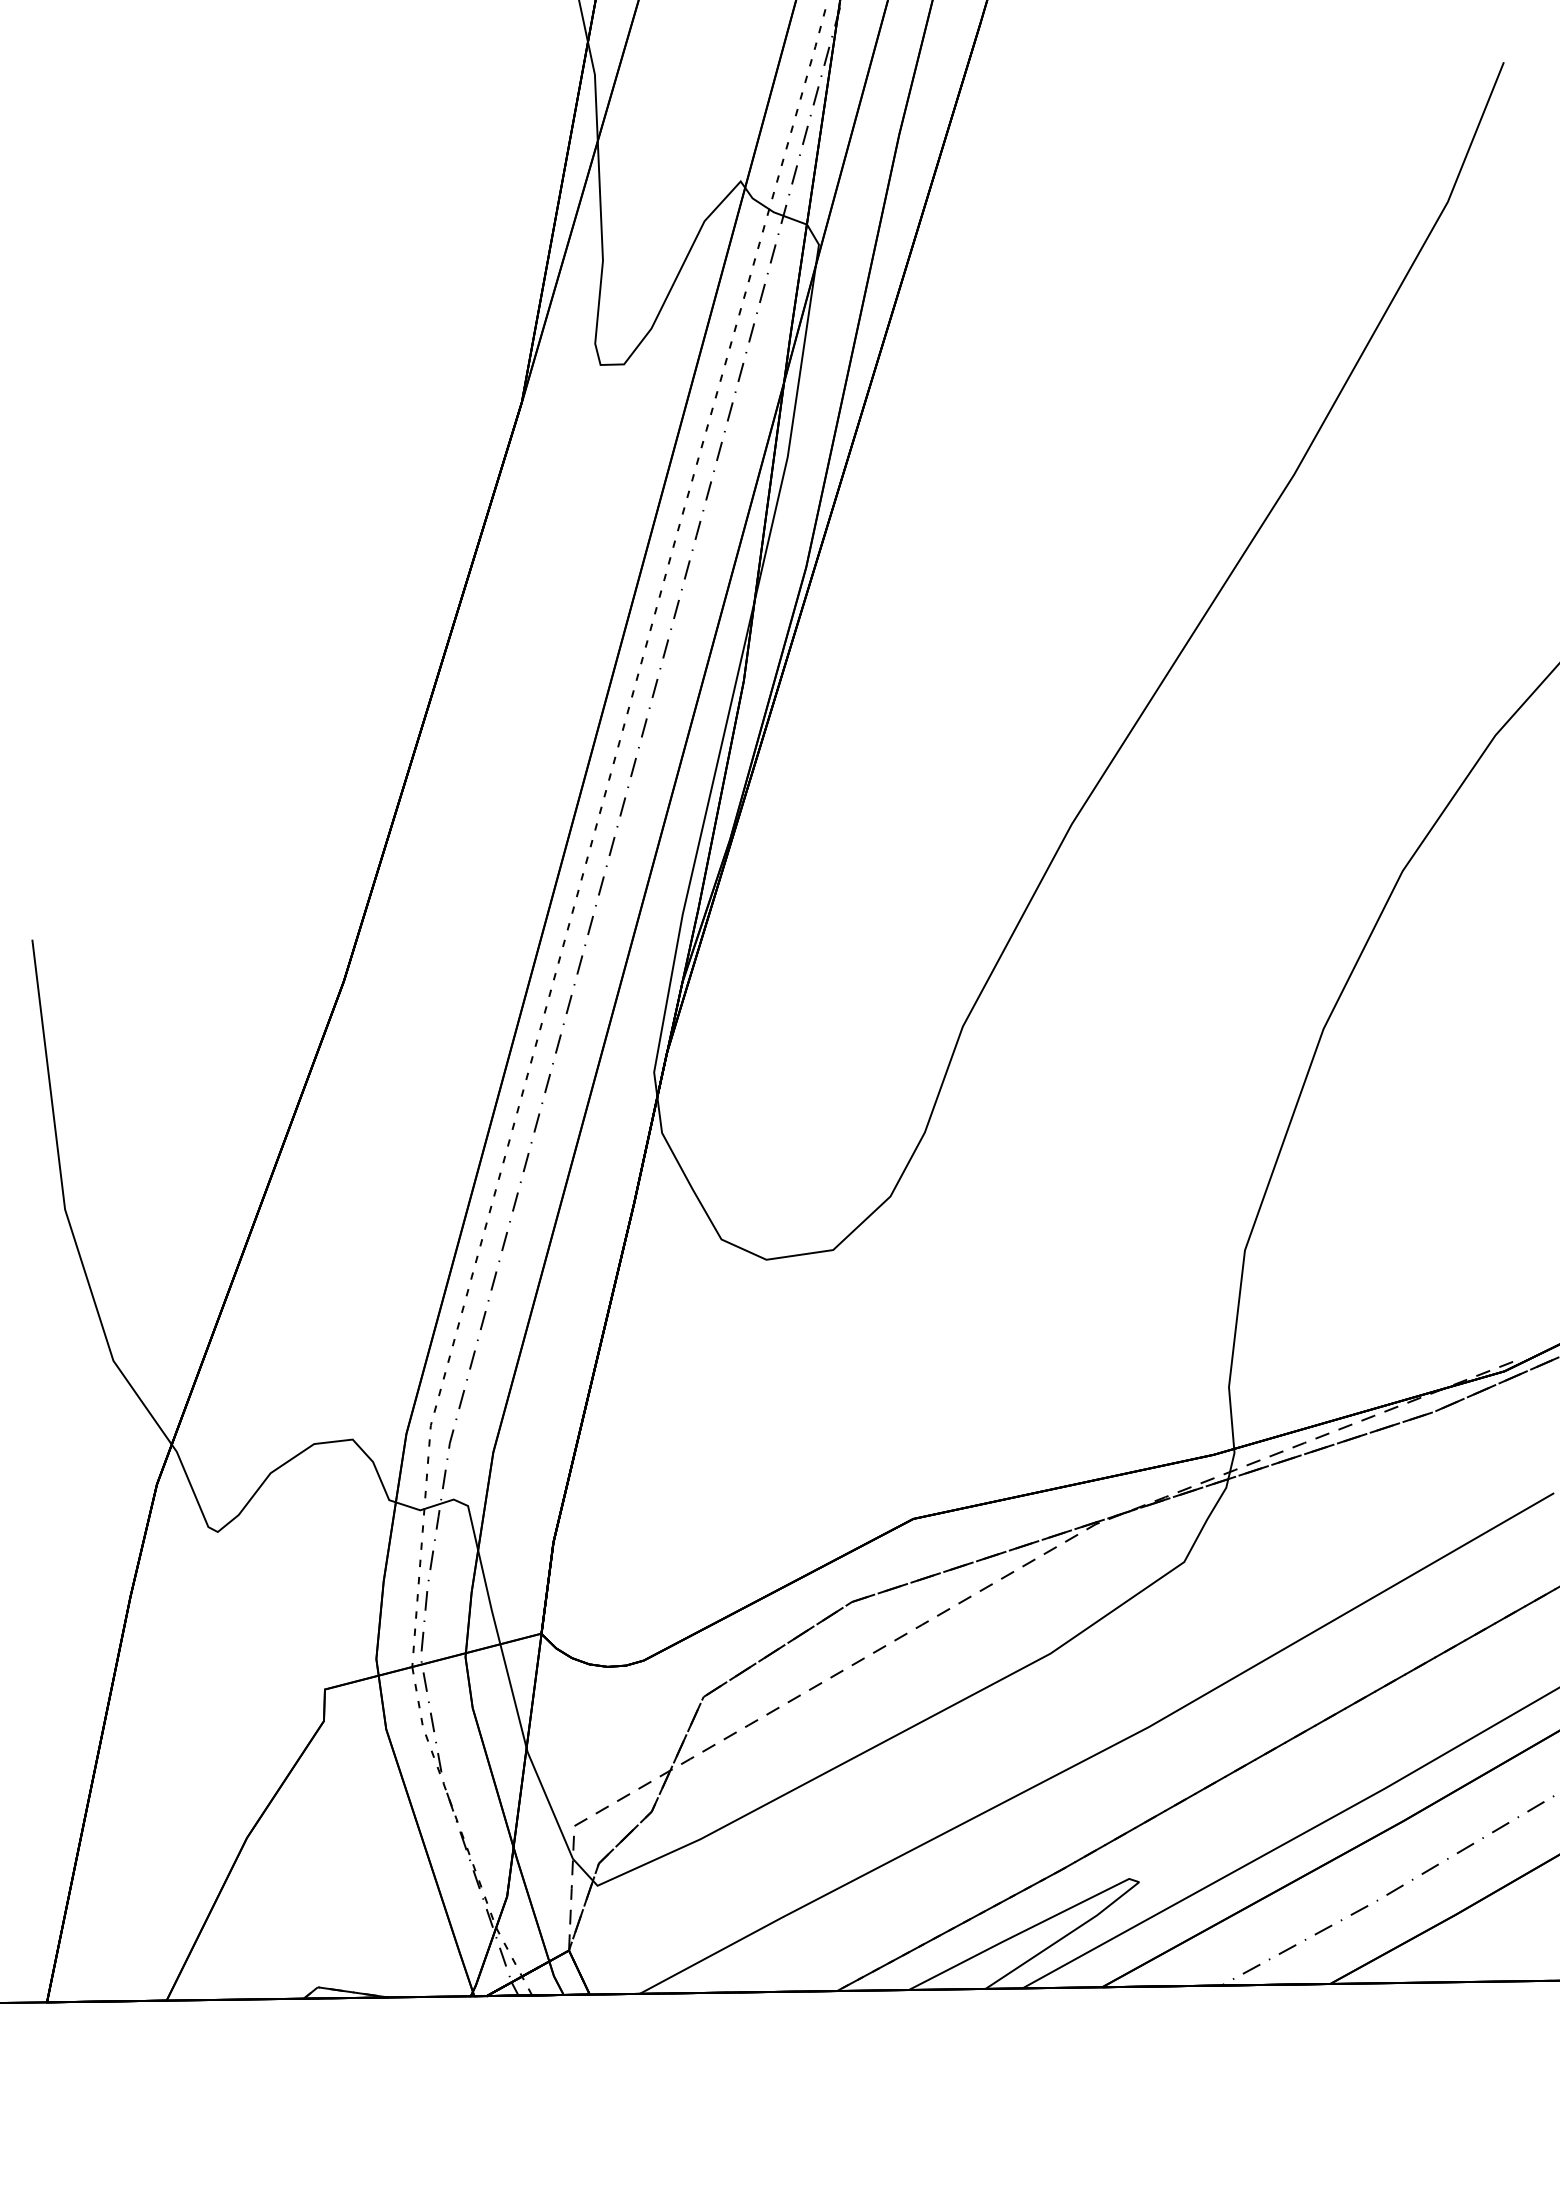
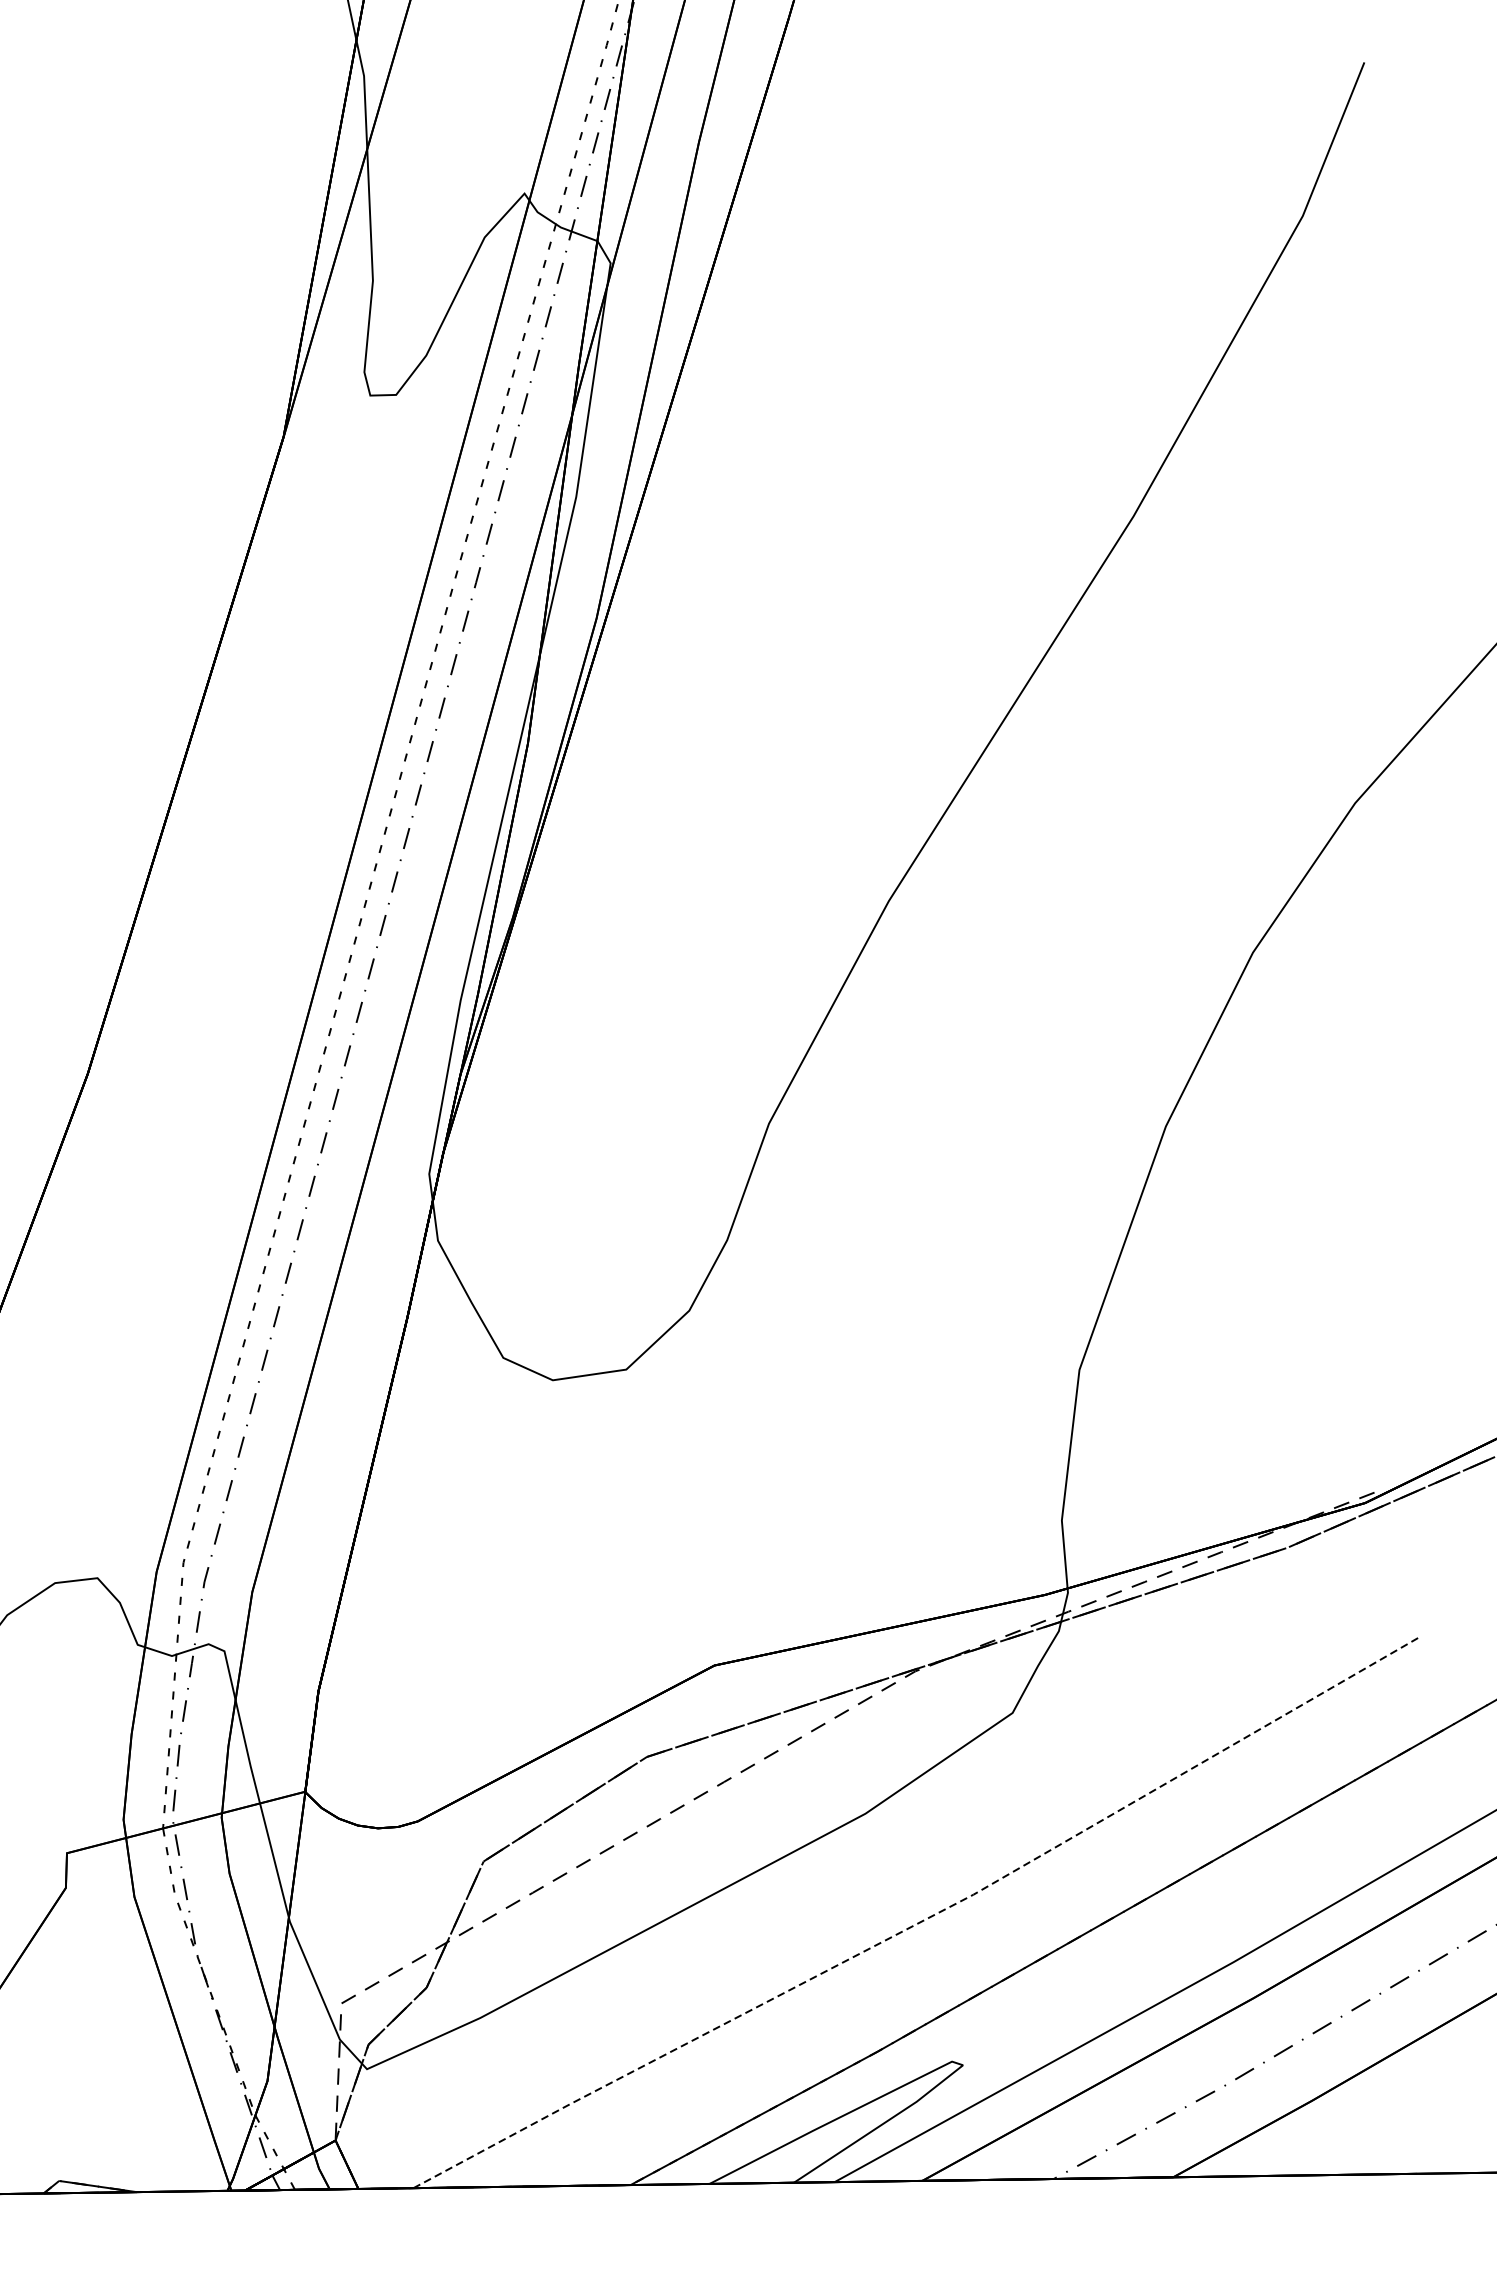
line: (1101, 1751) -> (921, 1921), solid -> dashed

